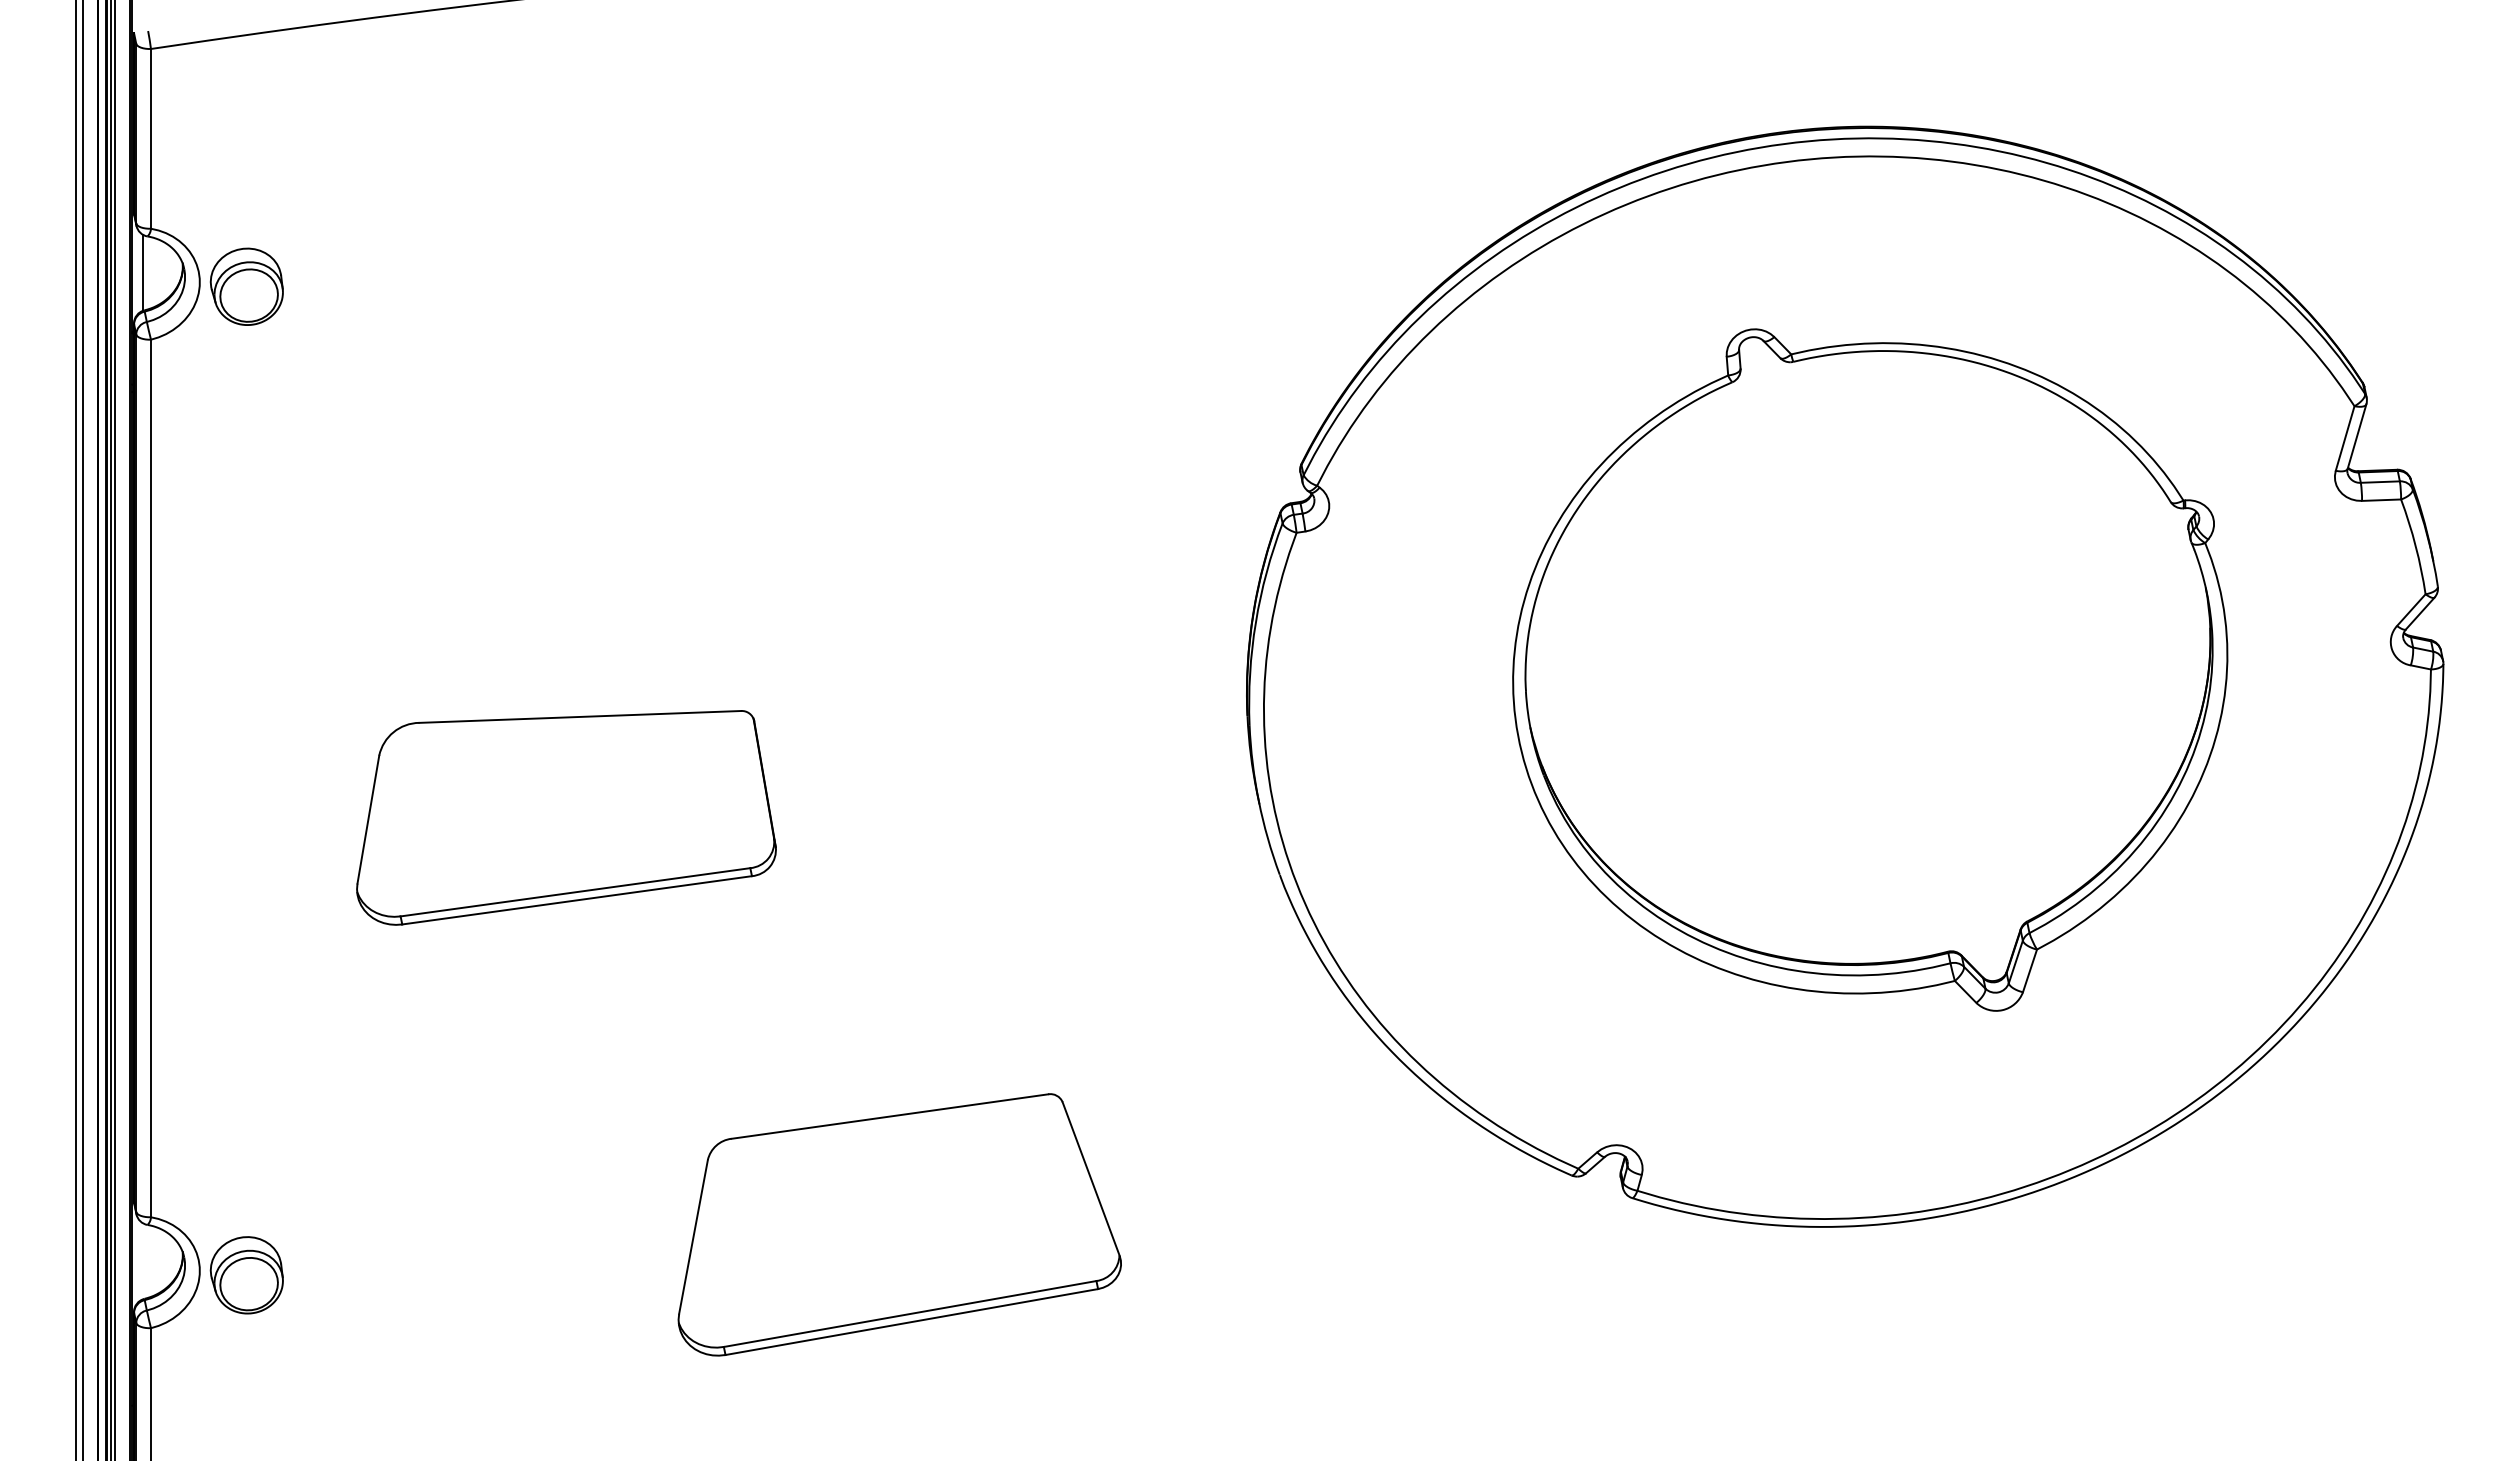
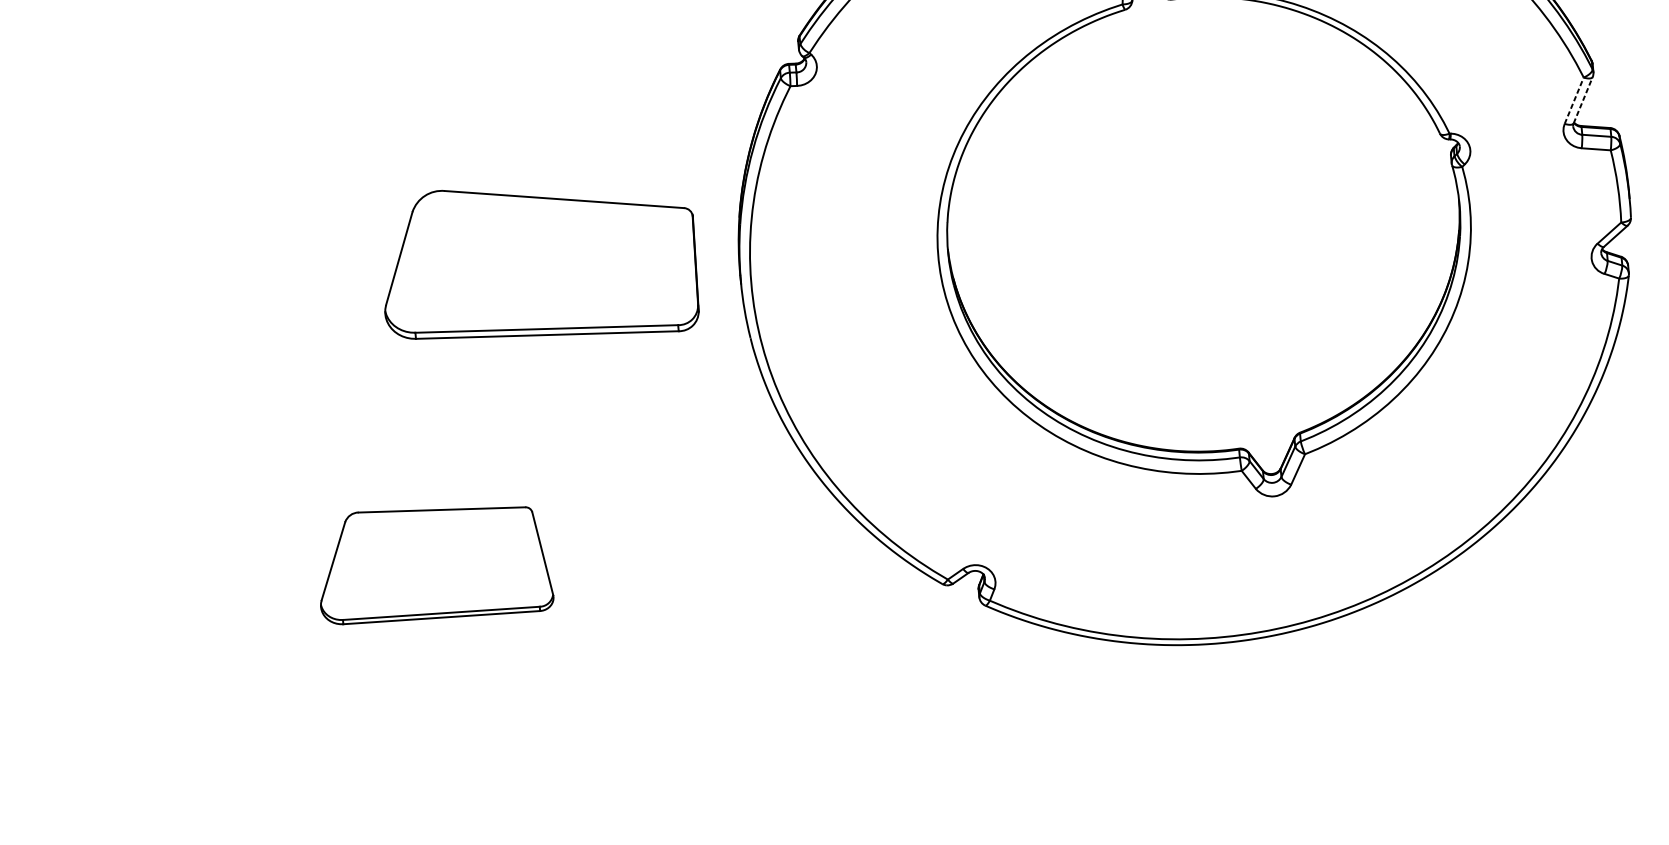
line: (2357, 436) -> (1583, 100), solid -> dashed
line: (2345, 438) -> (1574, 100), solid -> dashed
part: (566, 817) -> (546, 272), moved
part: (899, 1224) -> (440, 566), size x0.7

